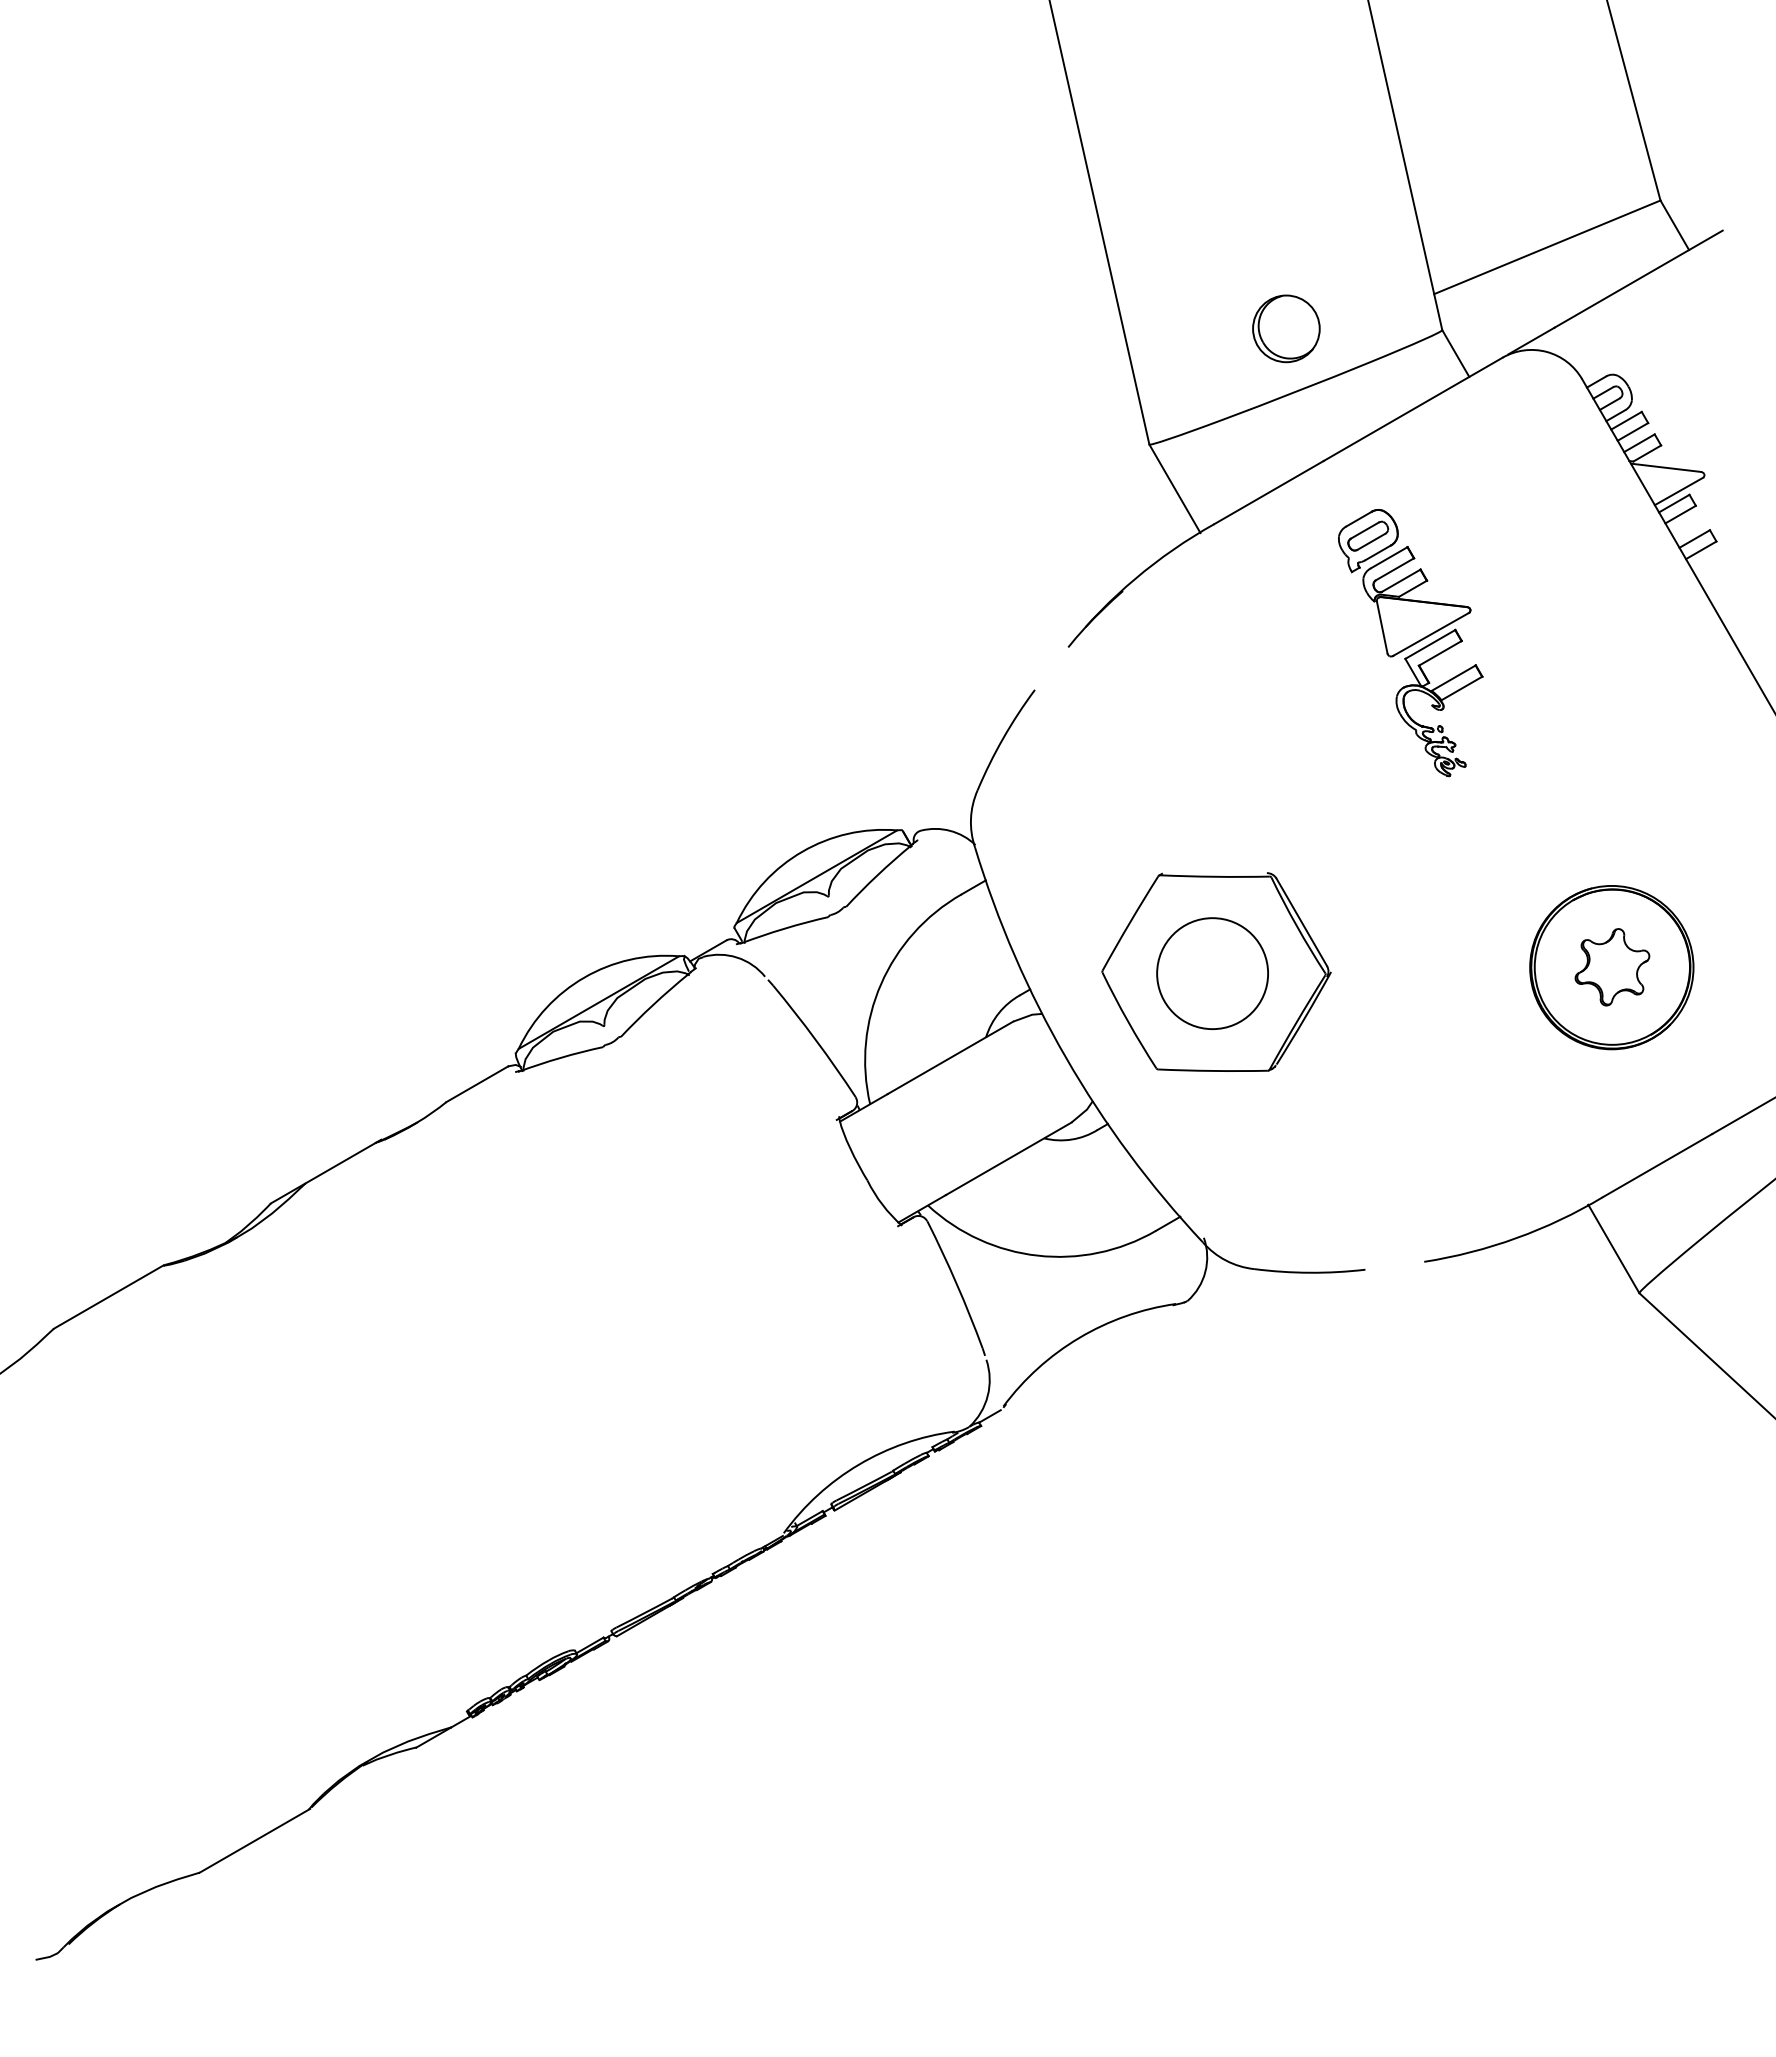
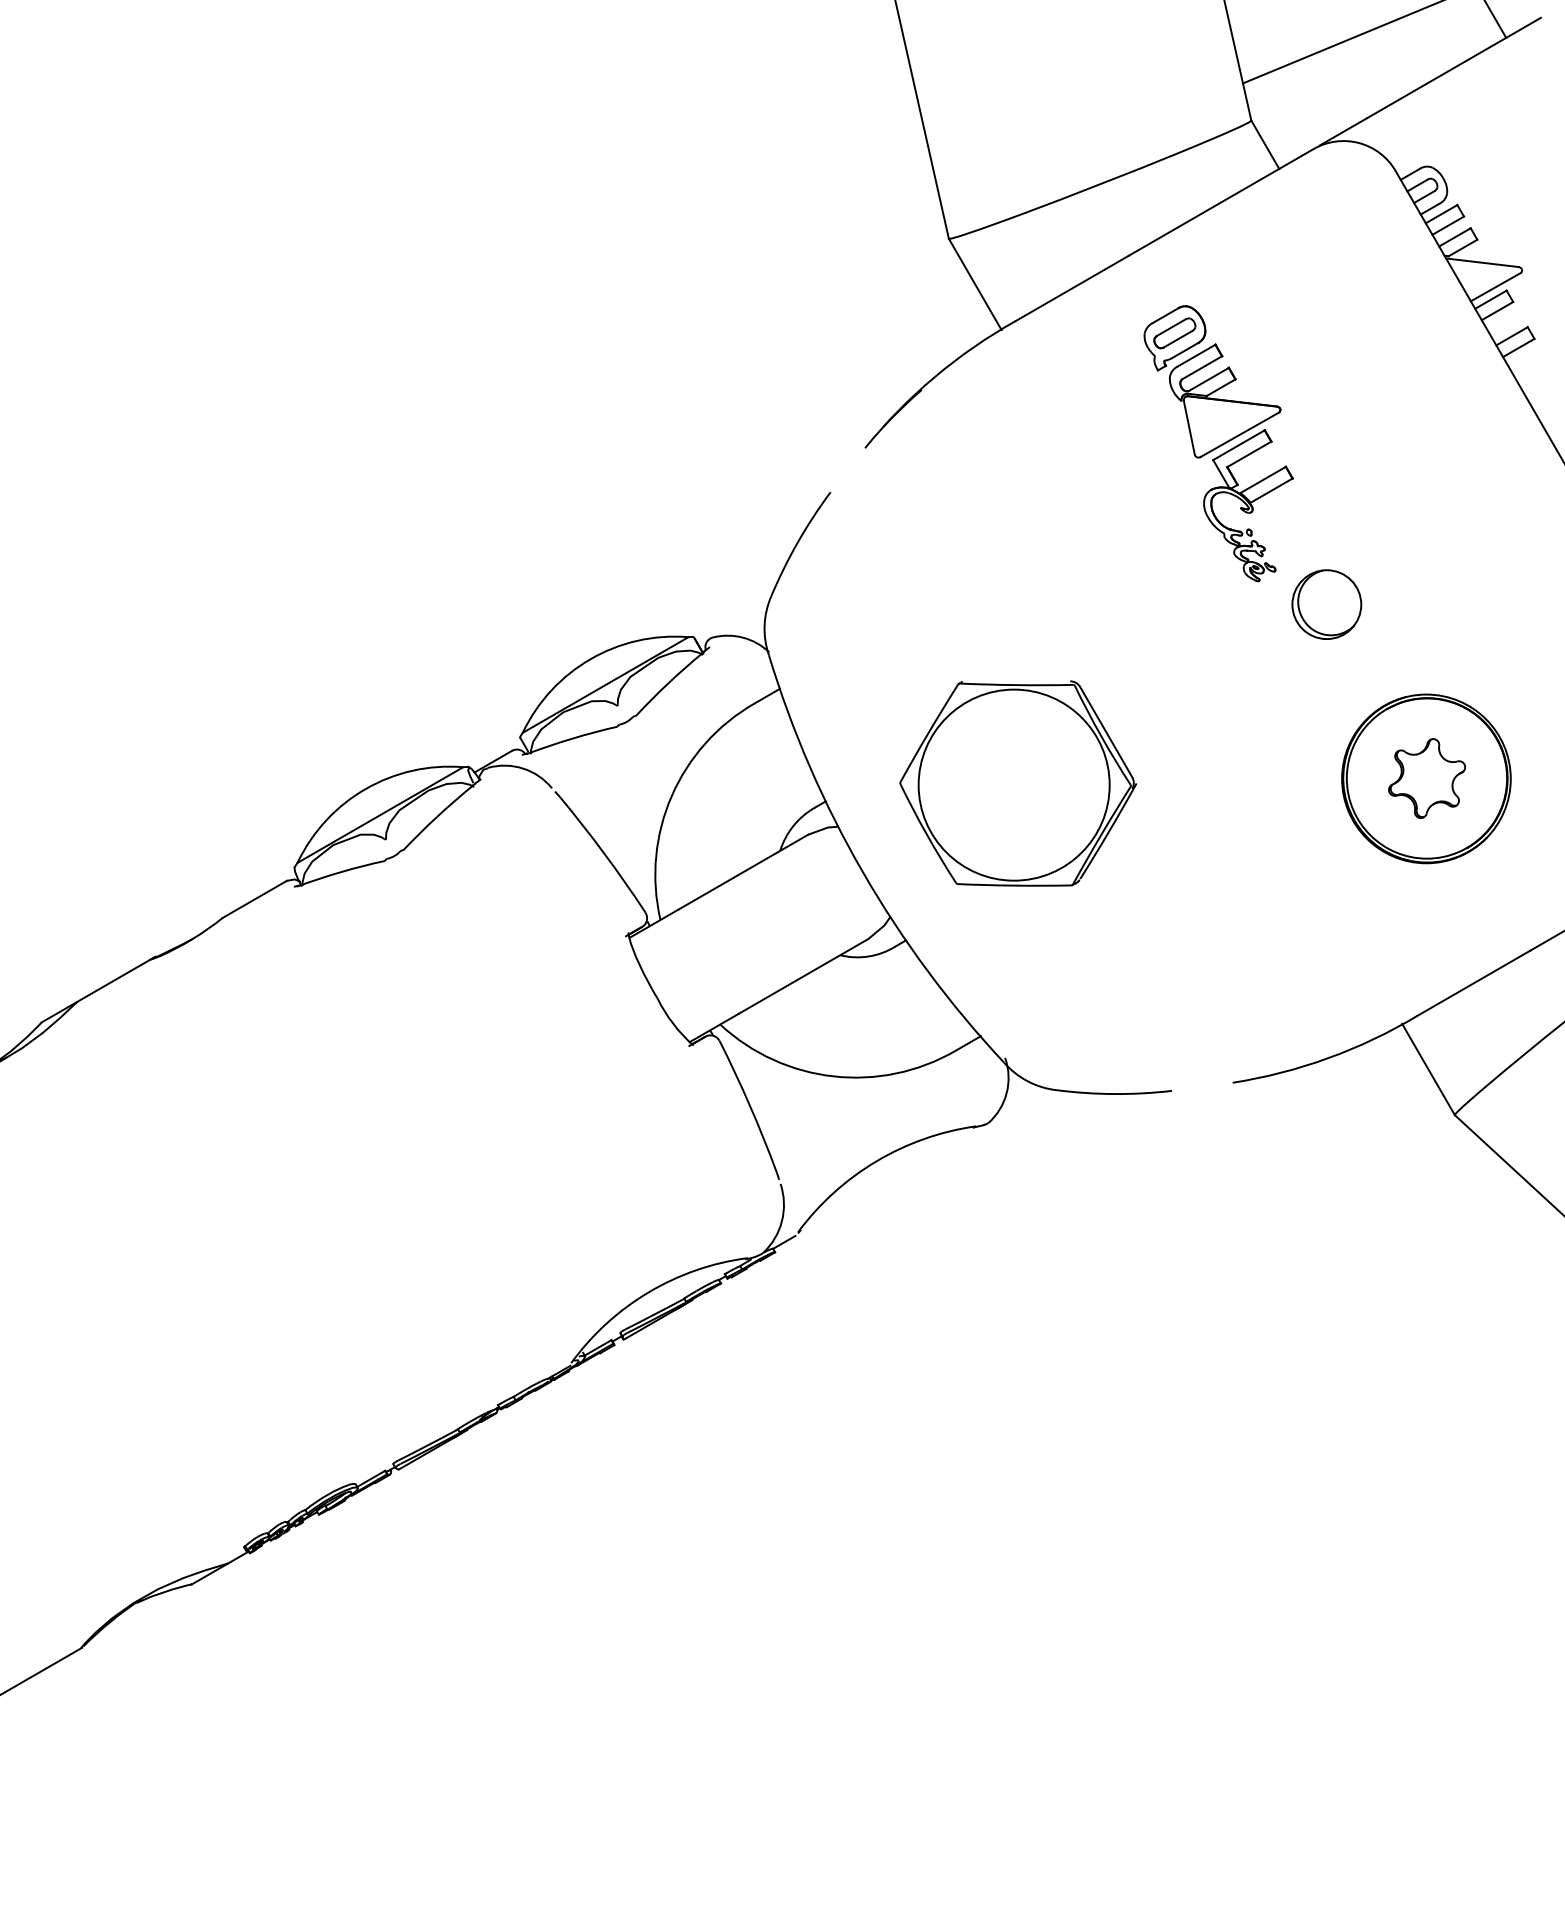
part: (1286, 328) -> (1326, 604), moved
circle: (1212, 973) -> (1014, 784), size x1.67

